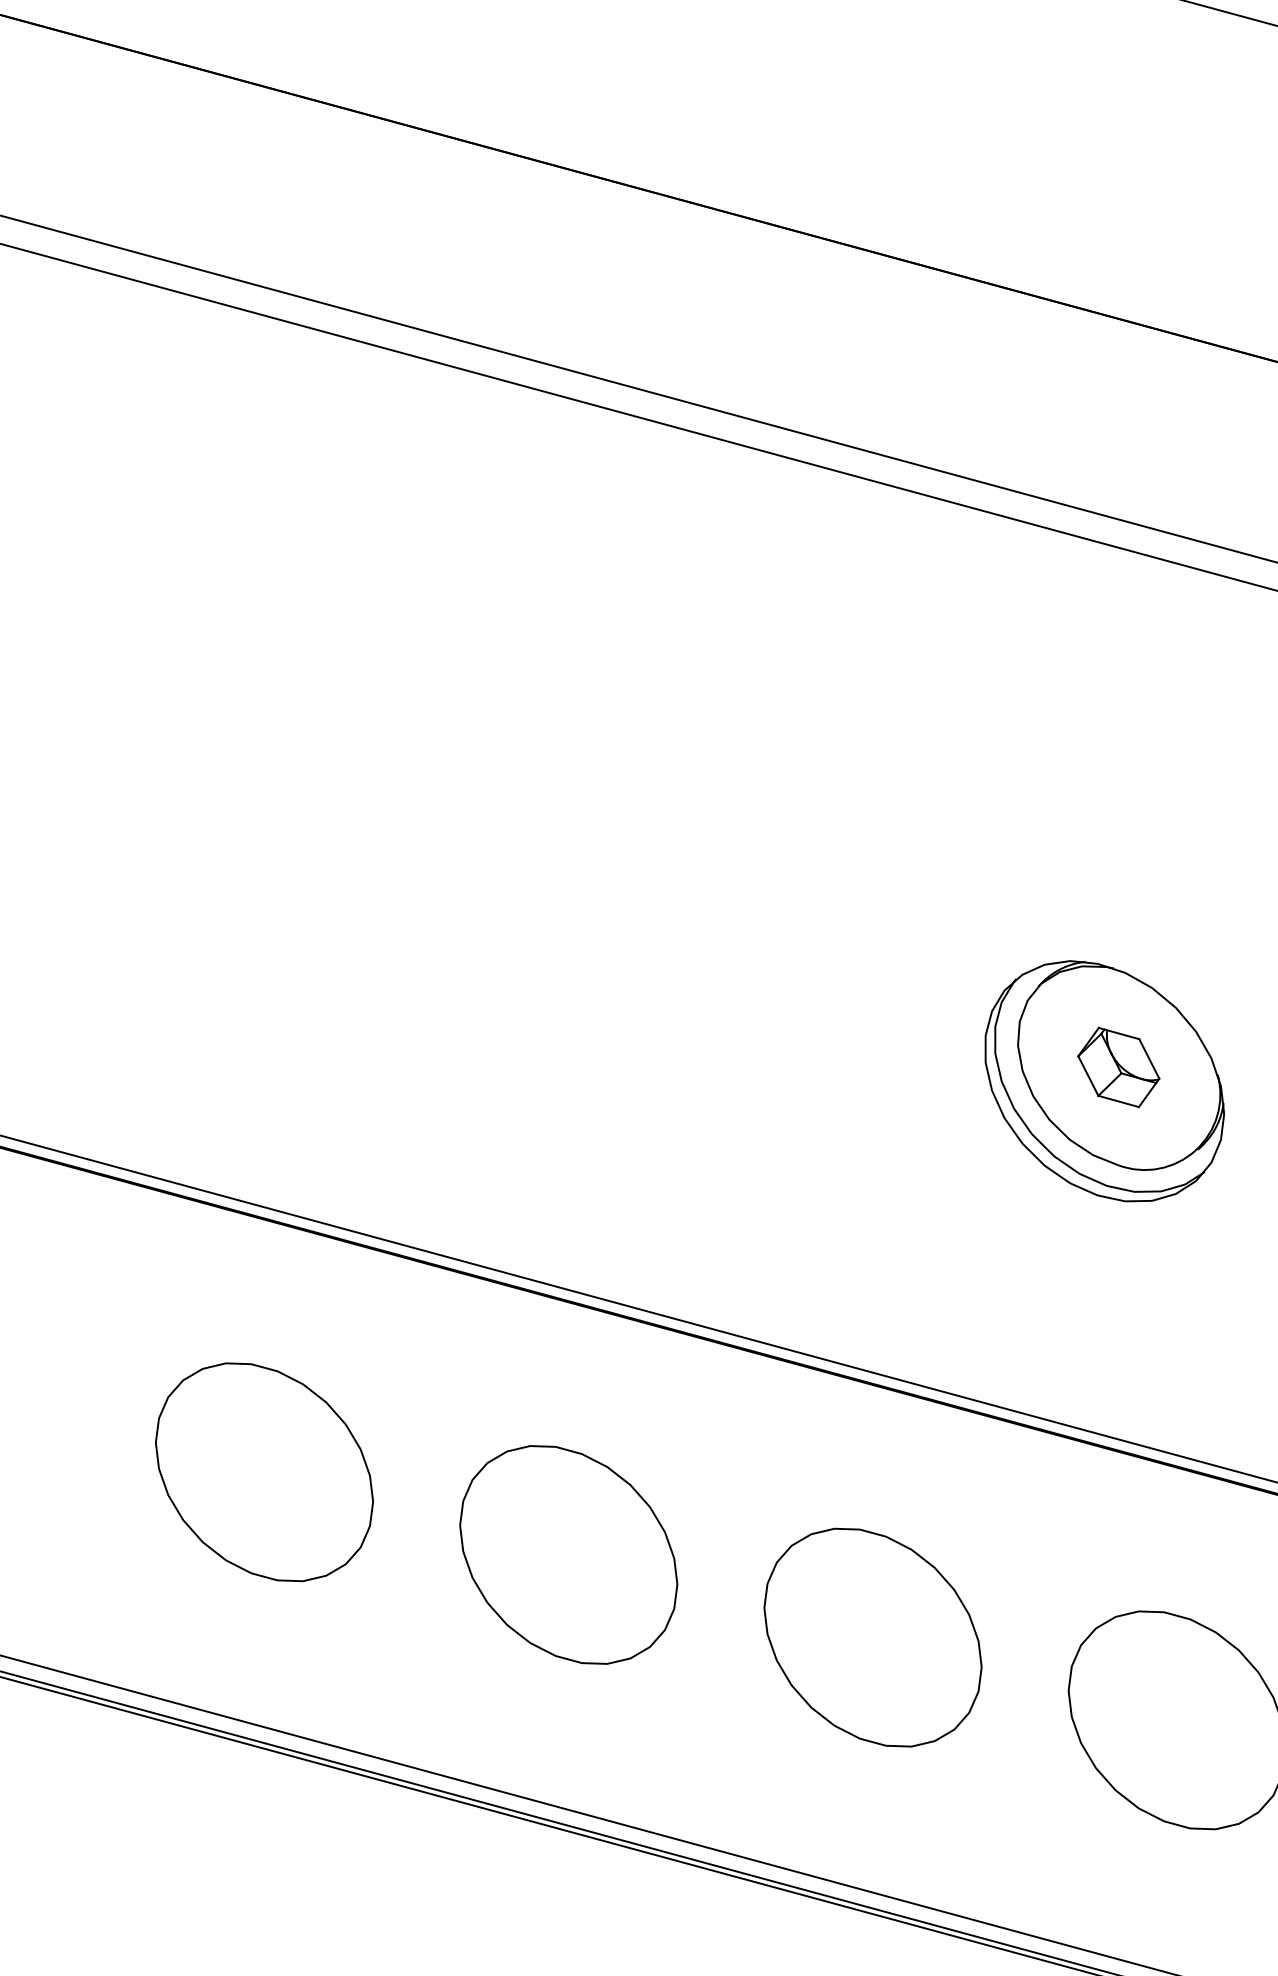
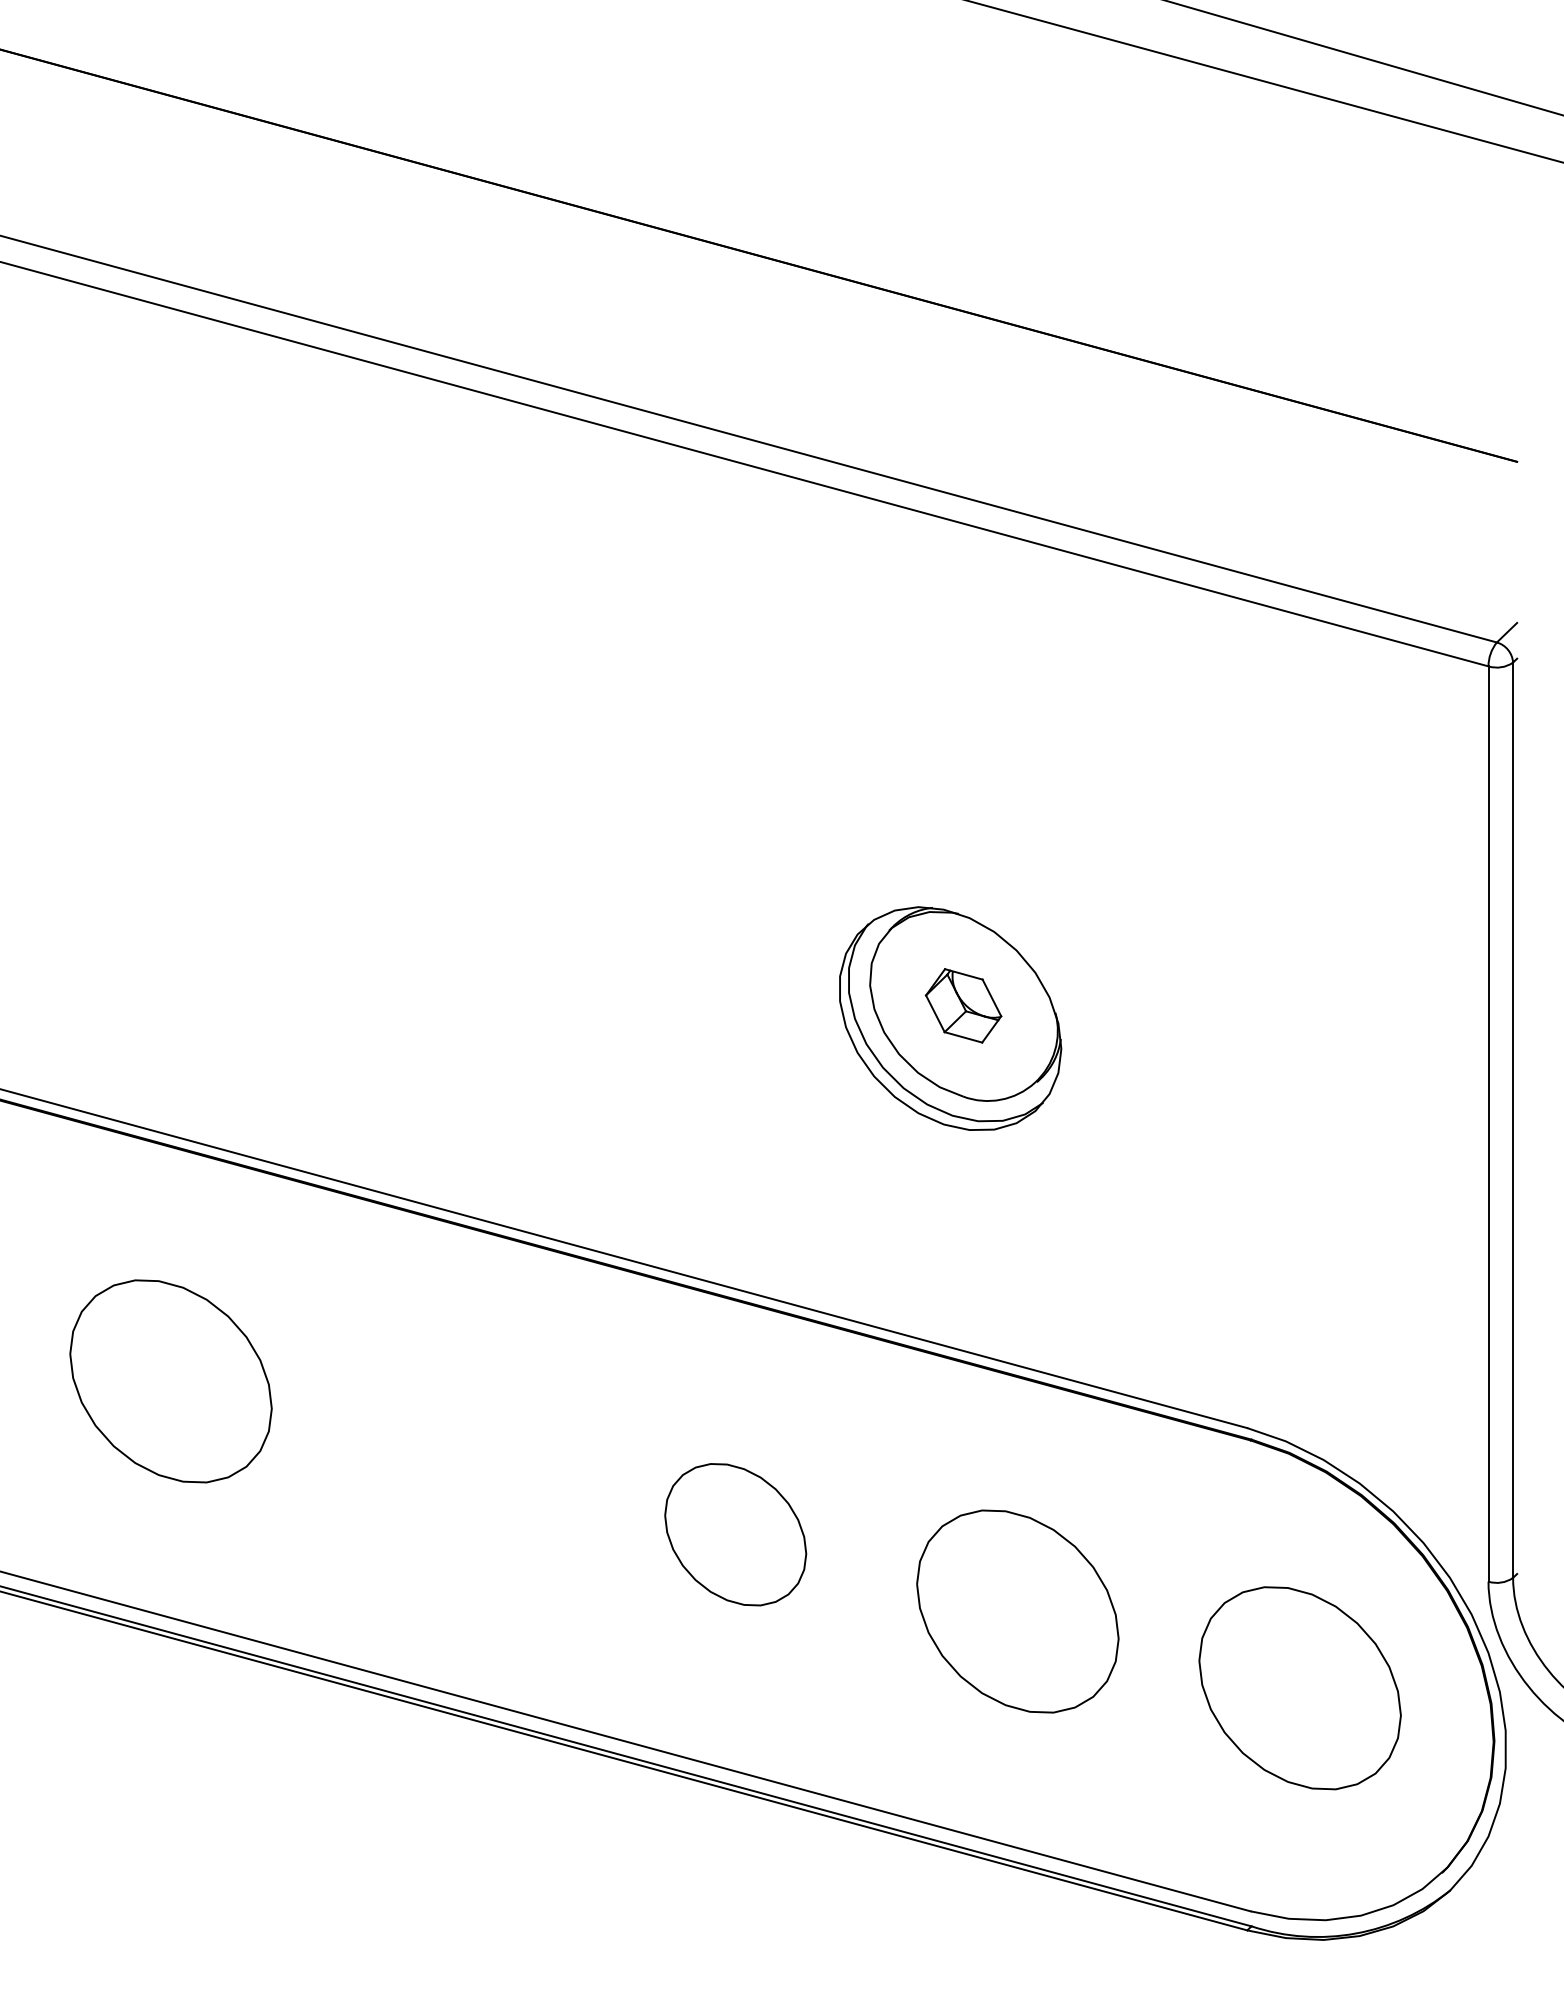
part: (567, 1555) -> (452, 1458), removed
part: (872, 1637) -> (735, 1534), size x0.7

